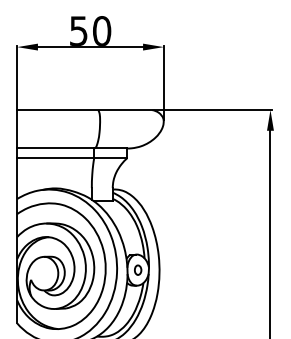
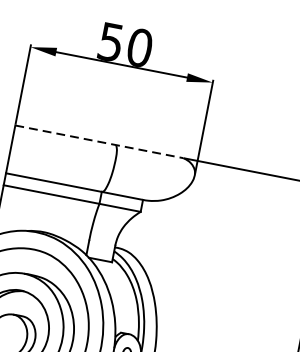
line: (85, 110) -> (100, 142), solid -> dashed

